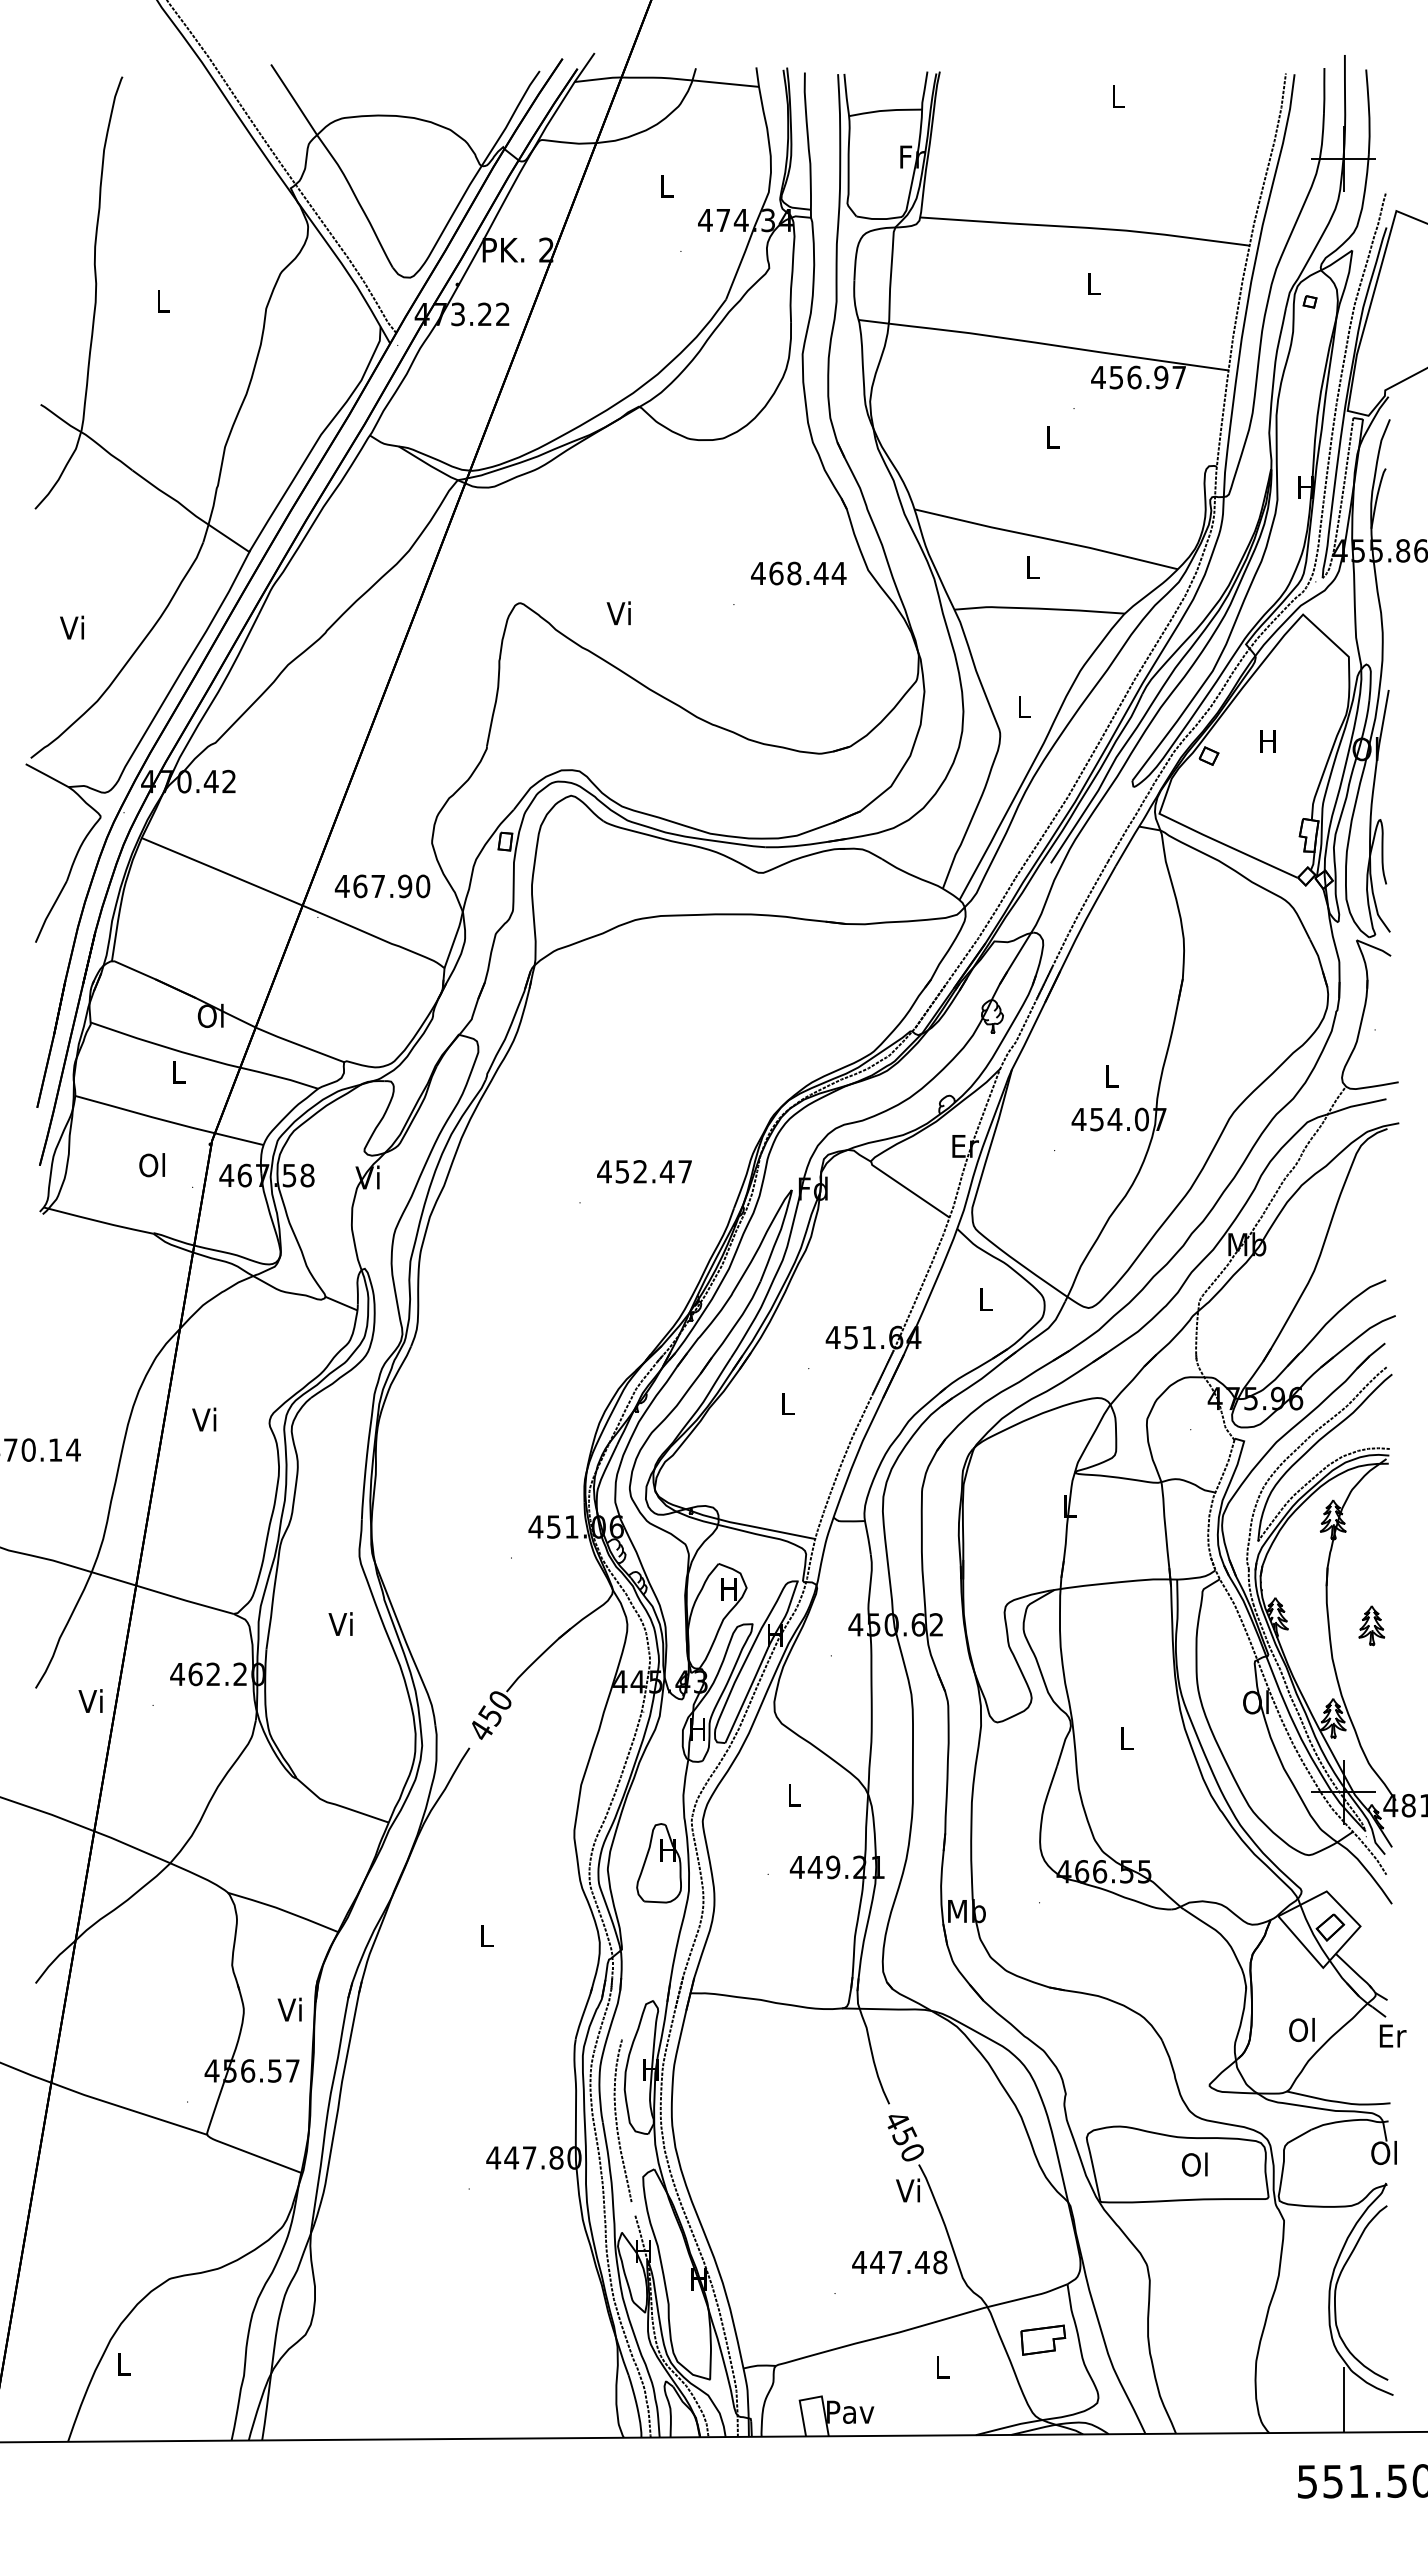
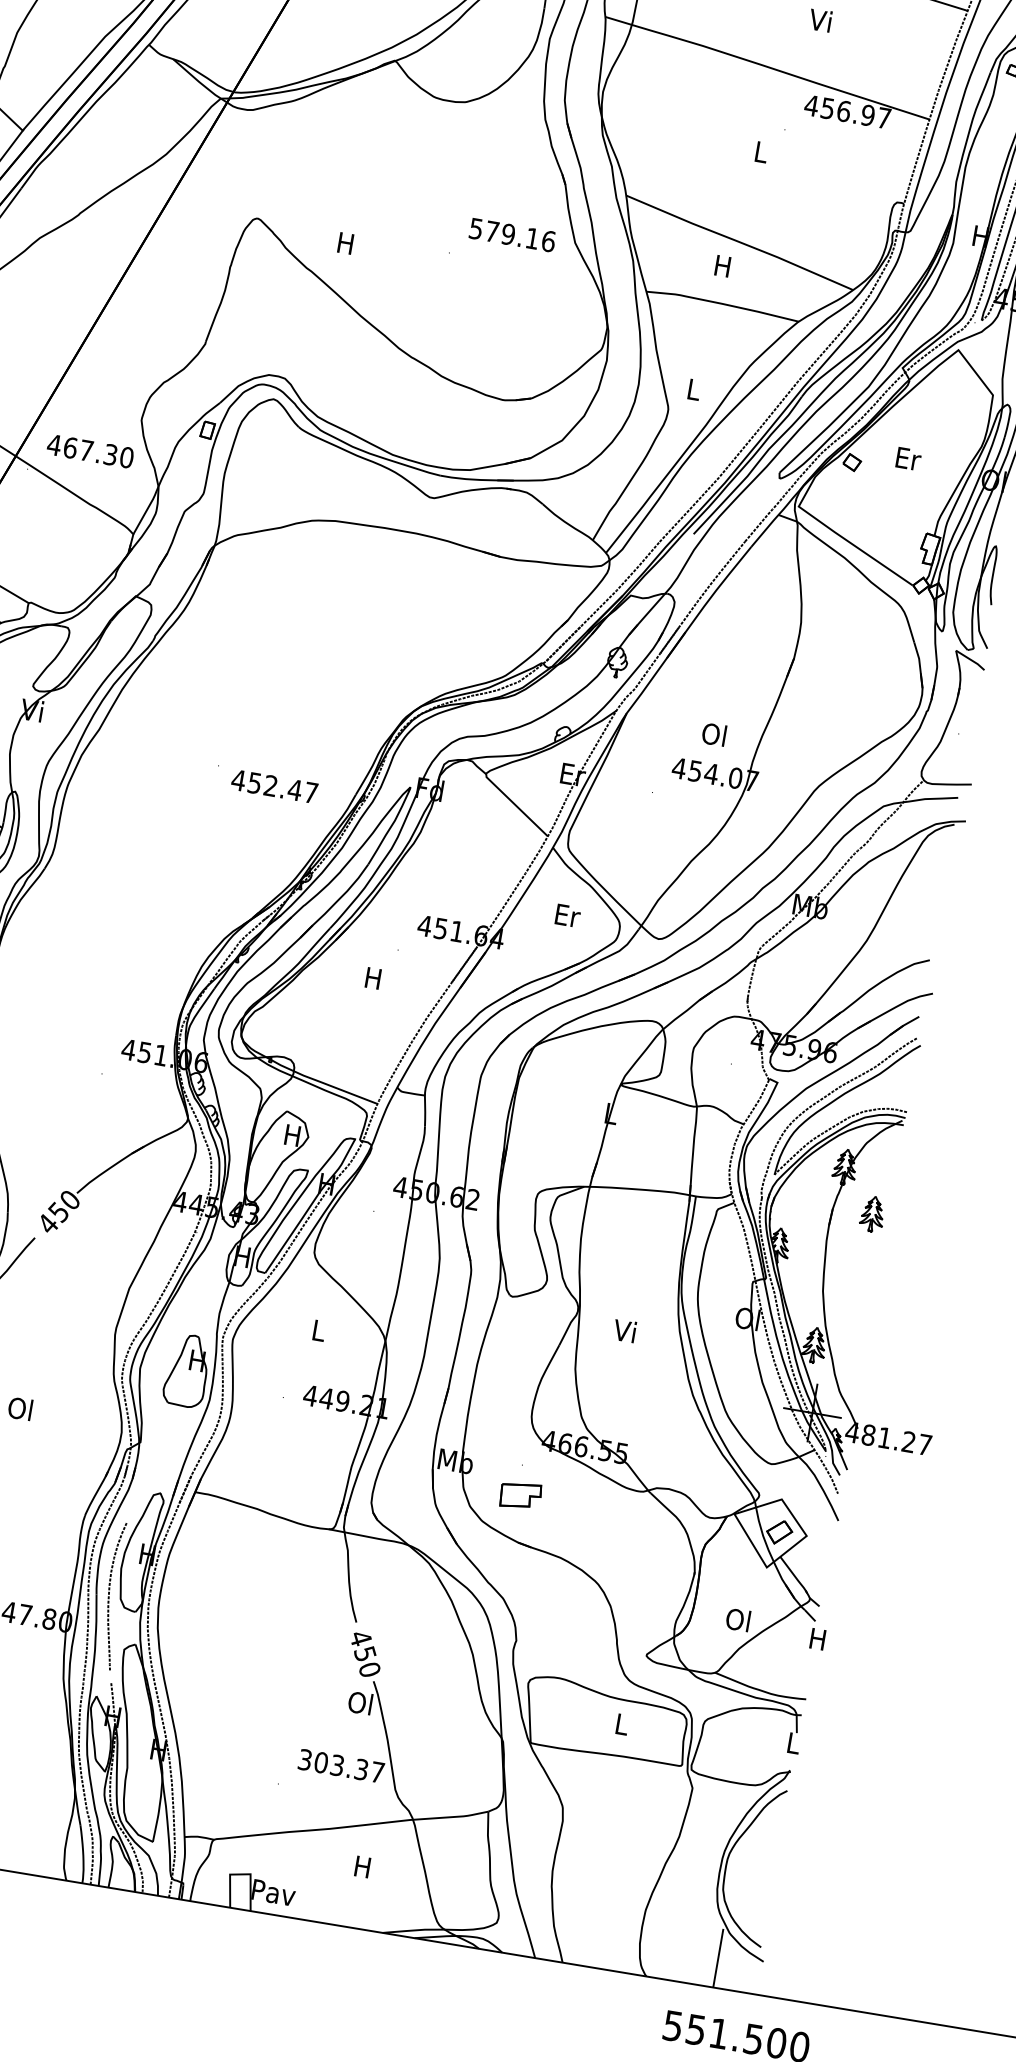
text: (1091, 283) -> (819, 20), L -> Vi
text: (1031, 567) -> (722, 265), L -> H
text: (798, 573) -> (512, 235), 468.44 -> 579.16
text: (618, 613) -> (344, 243), Vi -> H
text: (1269, 741) -> (908, 458), H -> Er
text: (405, 886) -> (111, 455), 467.90 -> 467.30
text: (1110, 1076) -> (714, 734), L -> Ol
text: (644, 1171) -> (274, 786), moved
text: (986, 1299) -> (568, 915), L -> Er
text: (786, 1403) -> (372, 977), L -> H
part: (1371, 1625) -> (872, 1213), moved
text: (1125, 1738) -> (624, 1331), L -> Vi
text: (485, 1935) -> (20, 1408), L -> Ol
text: (1392, 2035) -> (818, 1638), Er -> H
text: (1383, 2152) -> (792, 1742), Ol -> L
text: (1194, 2164) -> (620, 1723), Ol -> L
text: (908, 2190) -> (360, 1702), Vi -> Ol
text: (899, 2262) -> (341, 1766), 447.48 -> 303.37
part: (1043, 2339) -> (520, 1495), moved
text: (941, 2367) -> (362, 1866), L -> H

